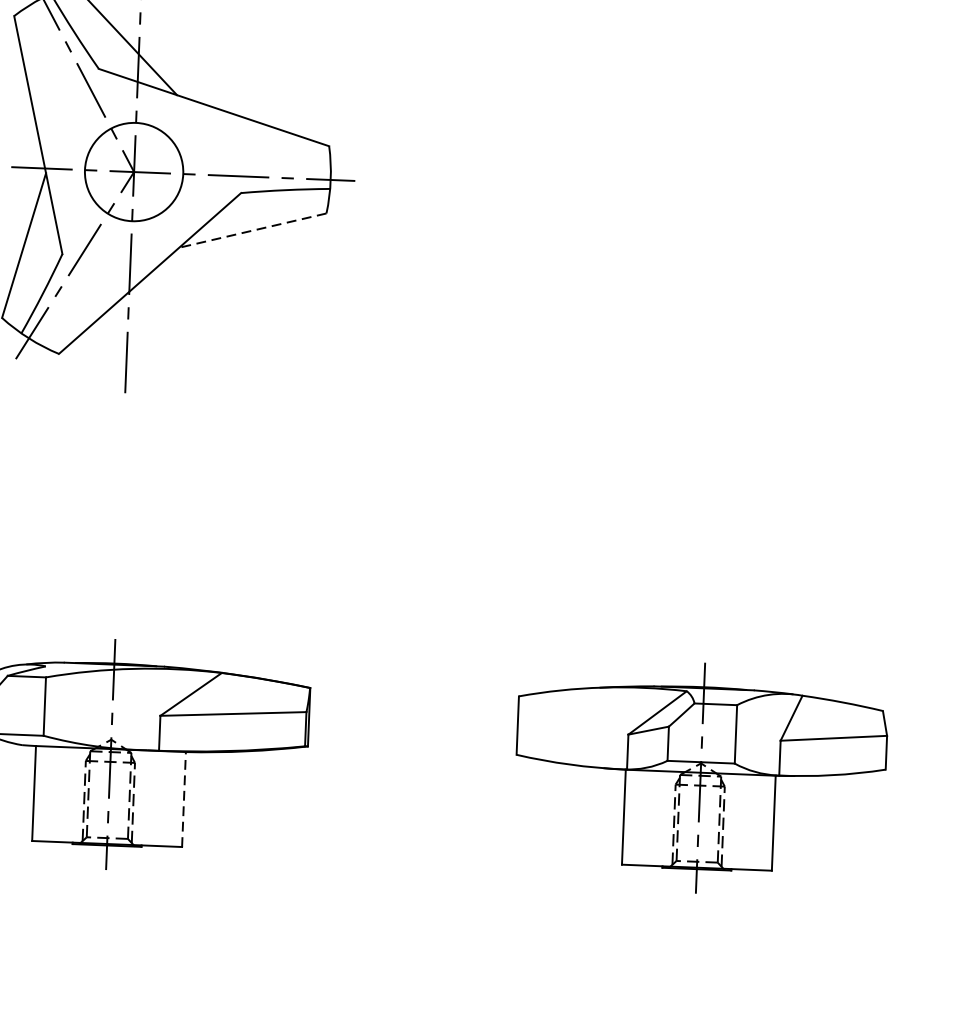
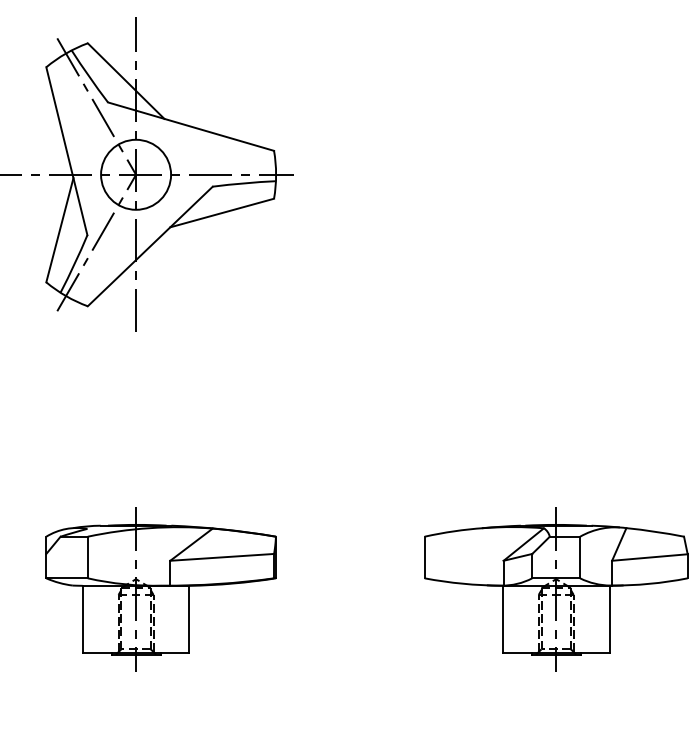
line: (253, 231) -> (222, 213), dashed -> solid
line: (184, 799) -> (189, 619), dashed -> solid

